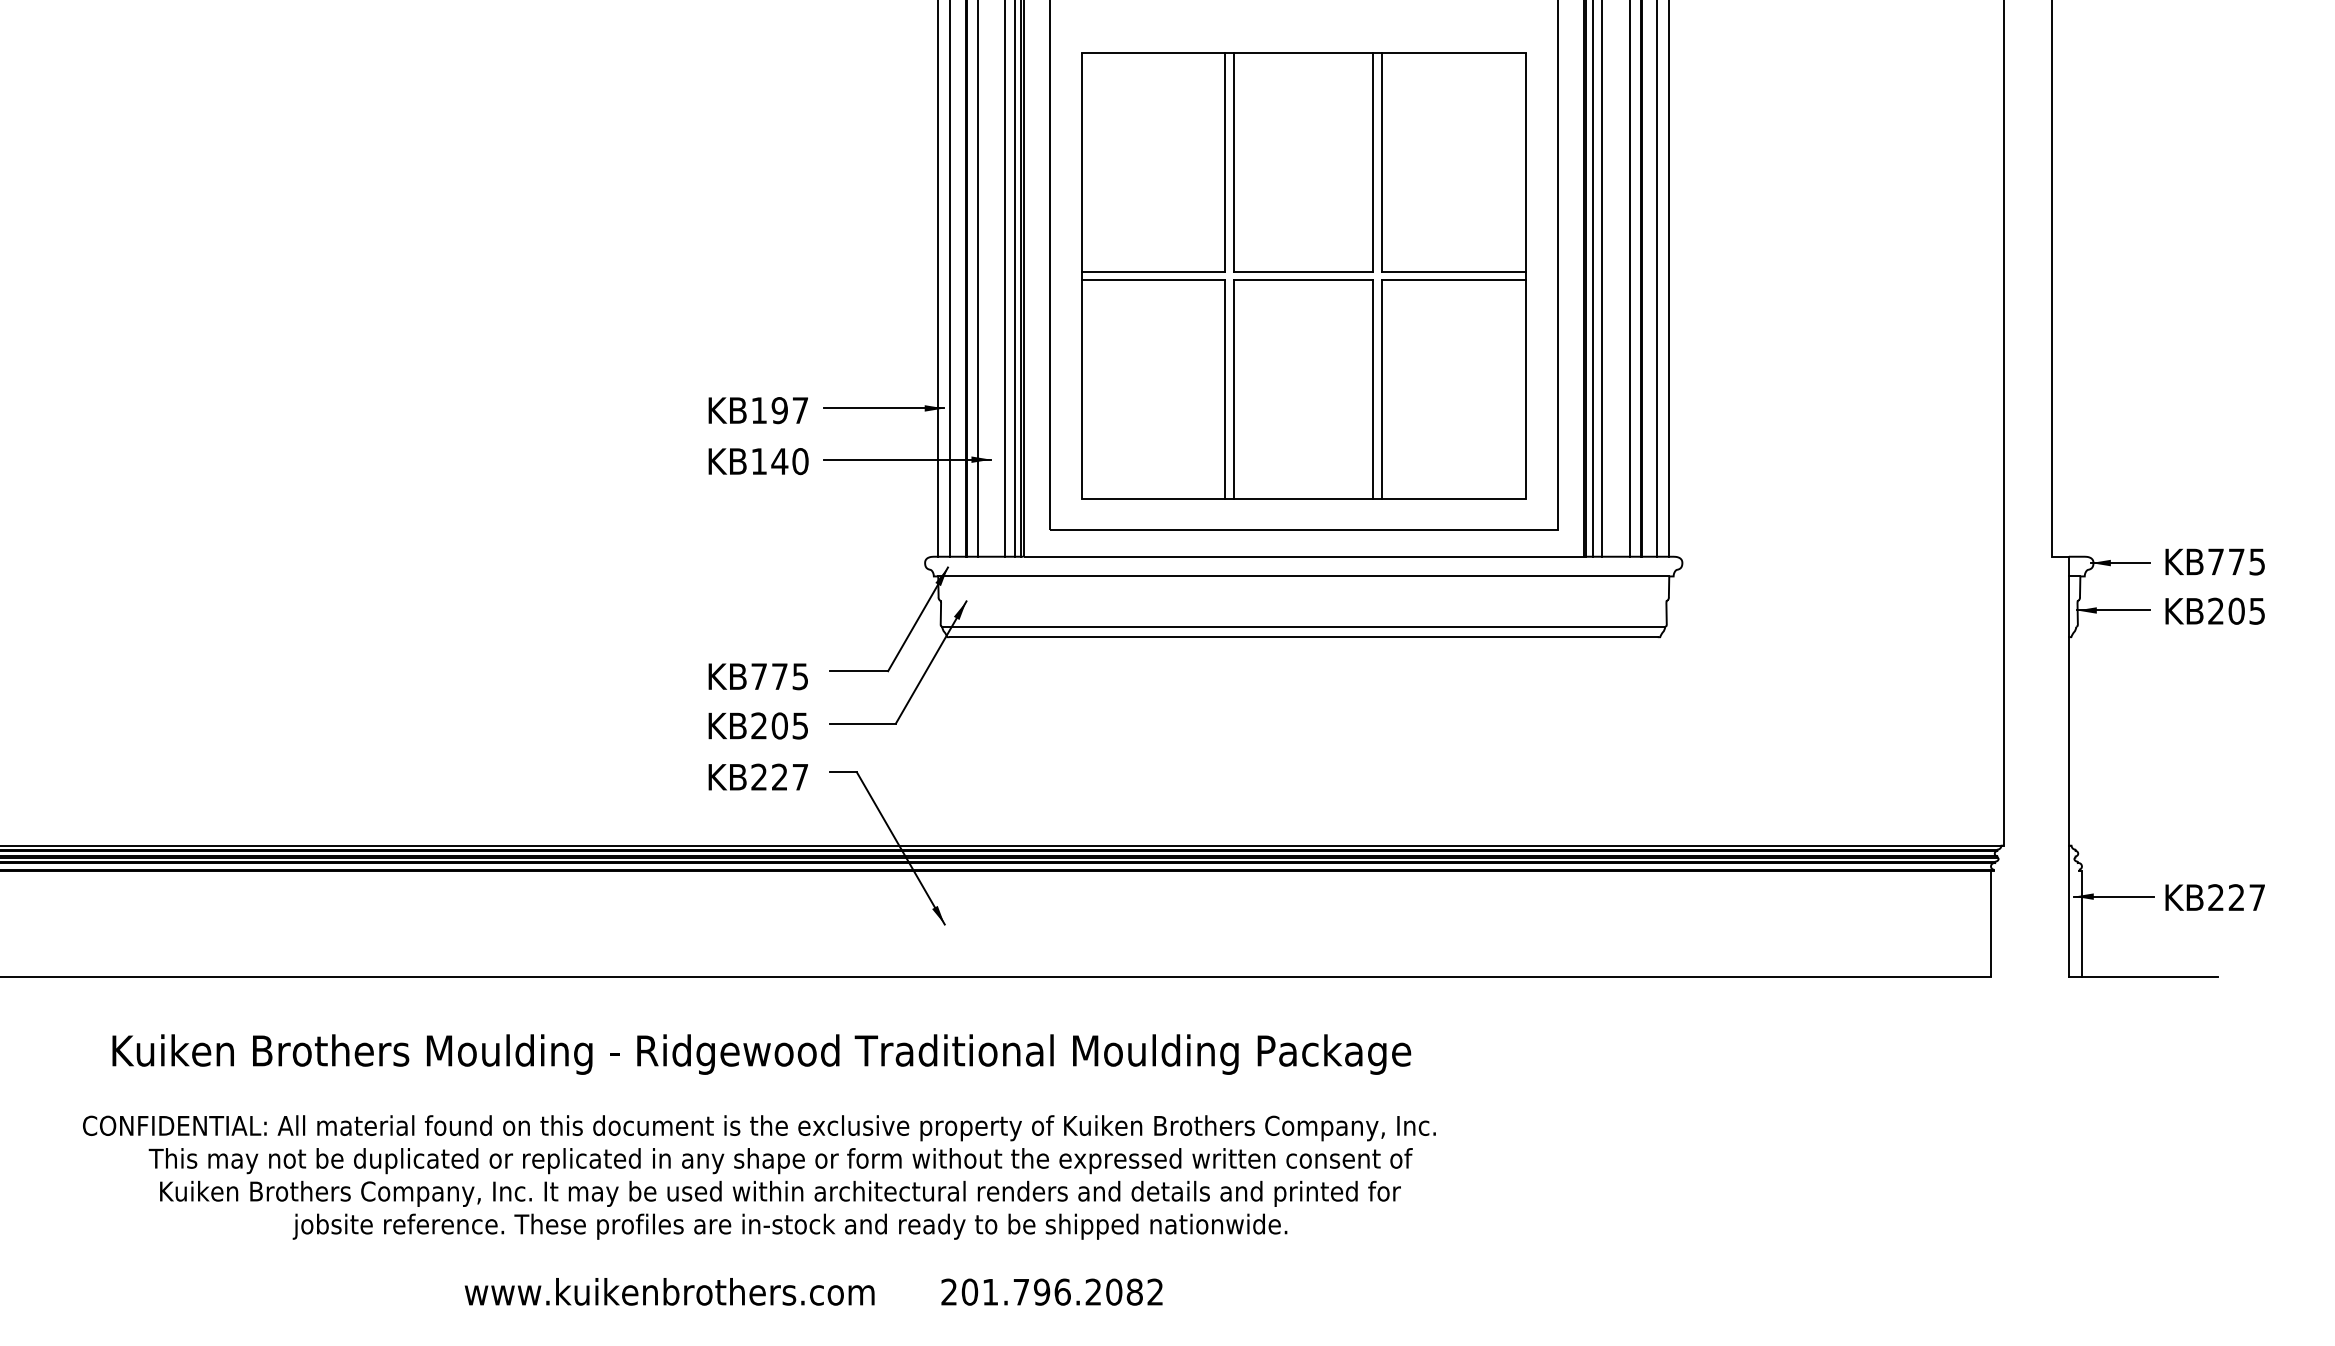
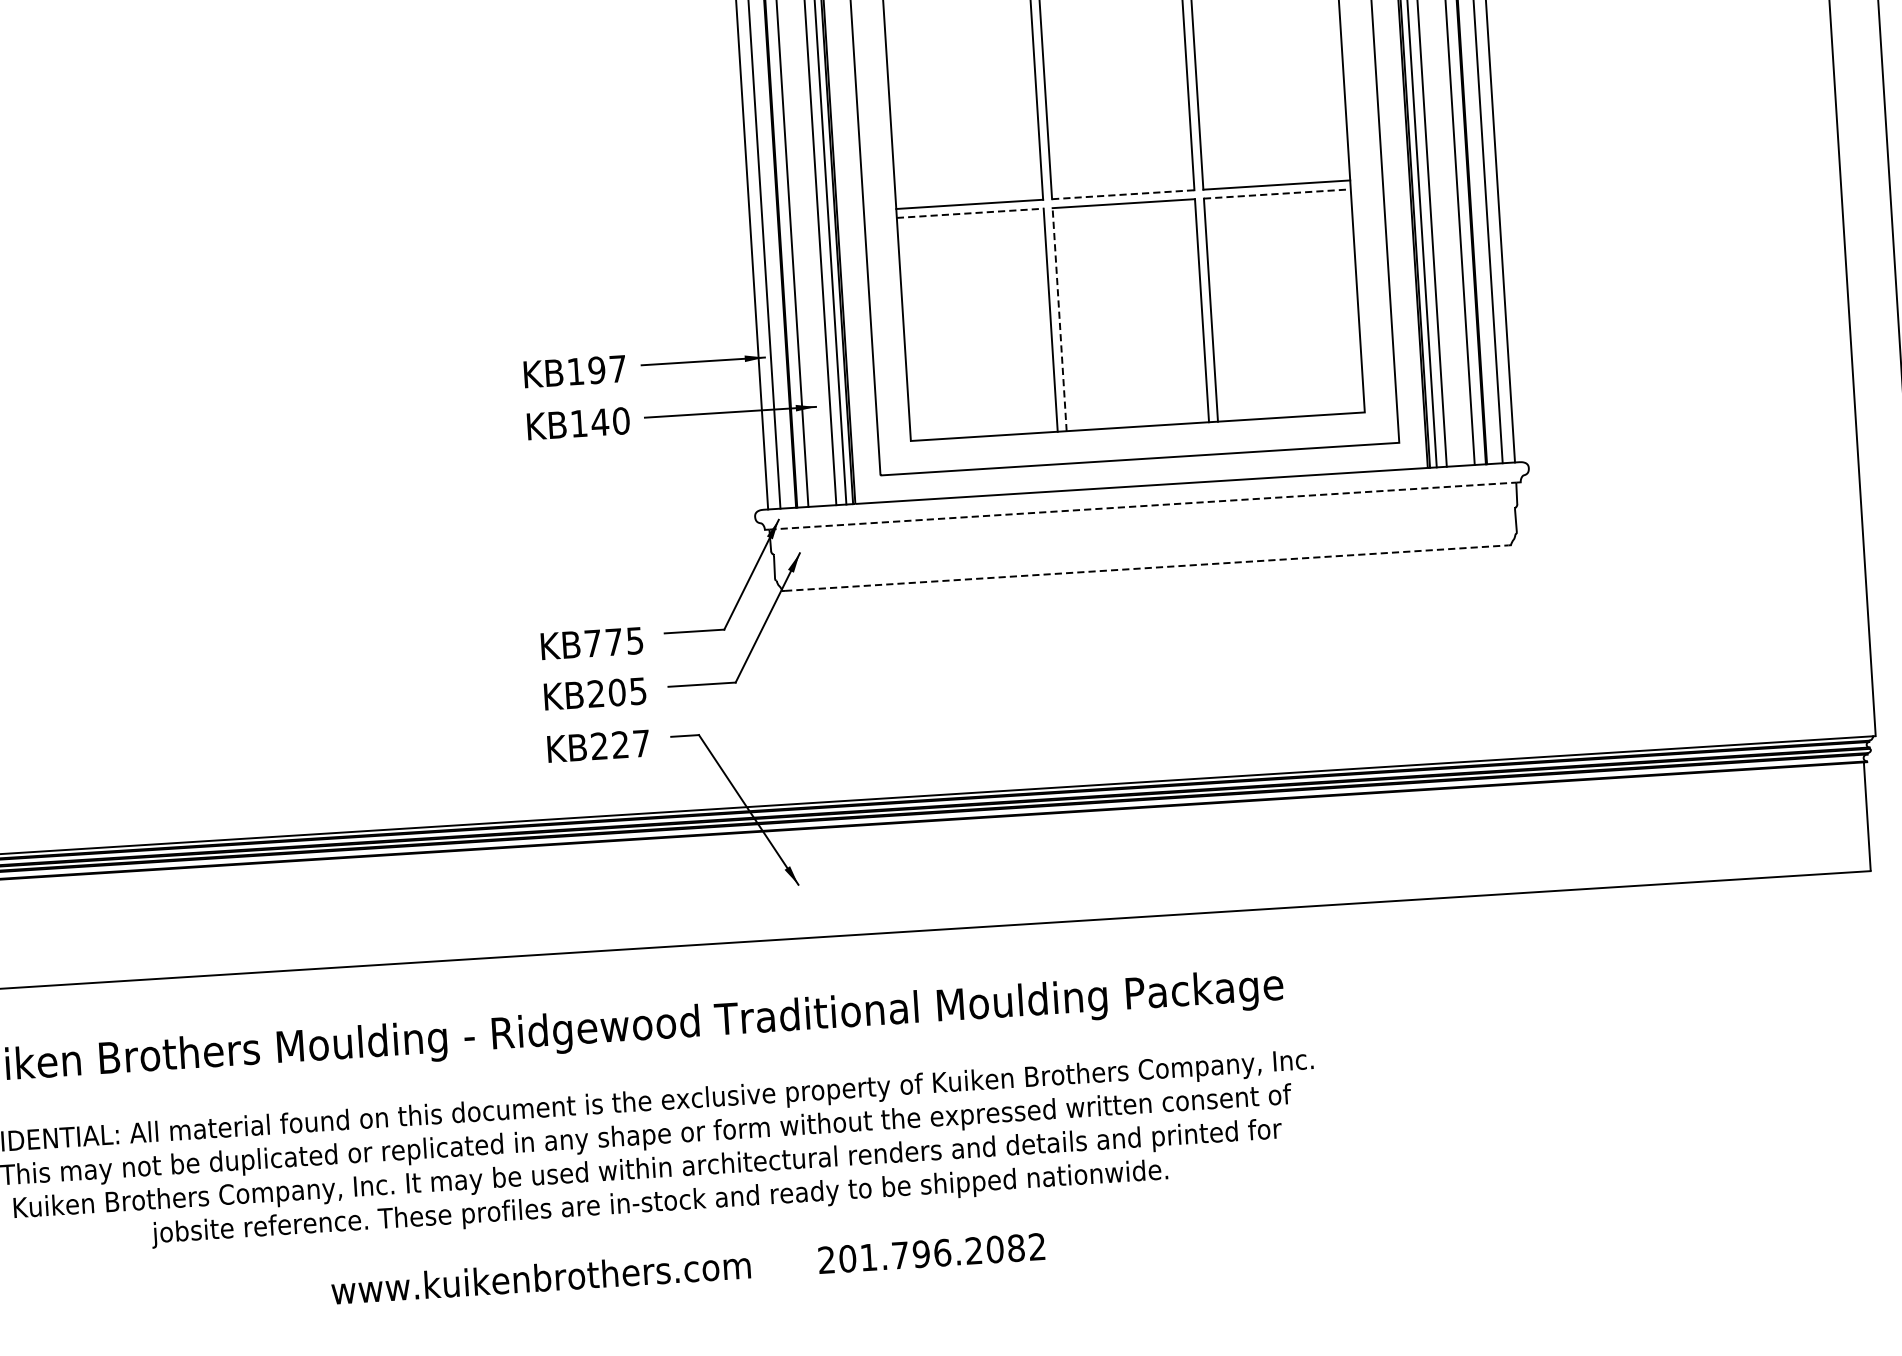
line: (1303, 271) -> (1122, 194), solid -> dashed
line: (1153, 280) -> (970, 213), solid -> dashed
line: (1454, 280) -> (1277, 194), solid -> dashed
line: (1234, 389) -> (1060, 319), solid -> dashed
line: (1303, 576) -> (1142, 506), solid -> dashed
line: (1303, 627) -> (1145, 558), removed
line: (1304, 637) -> (1147, 568), solid -> dashed

